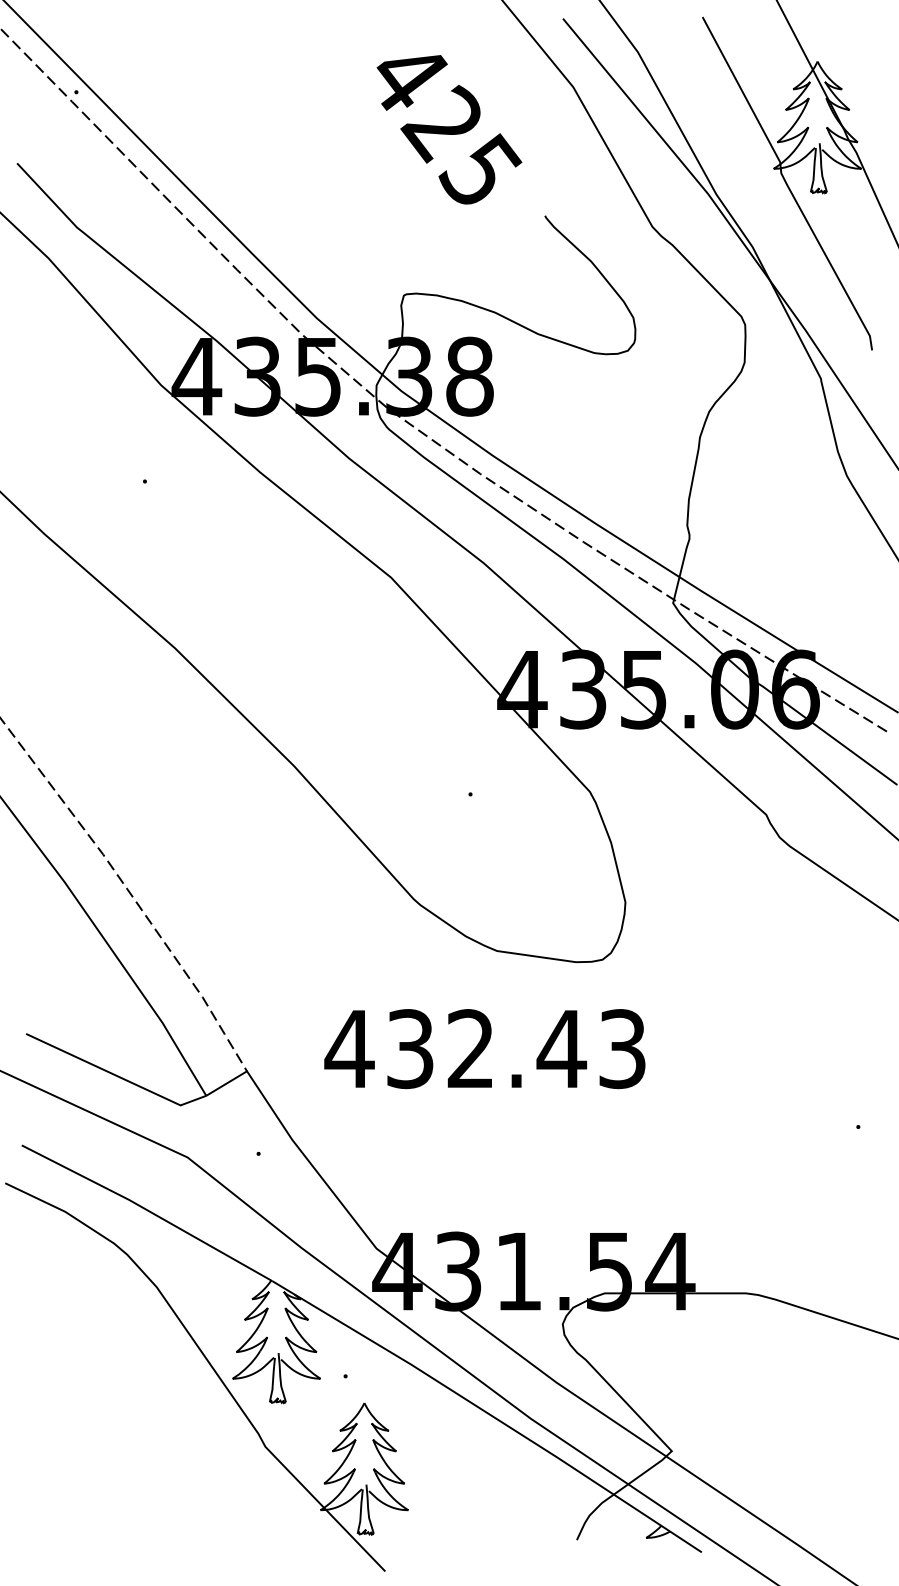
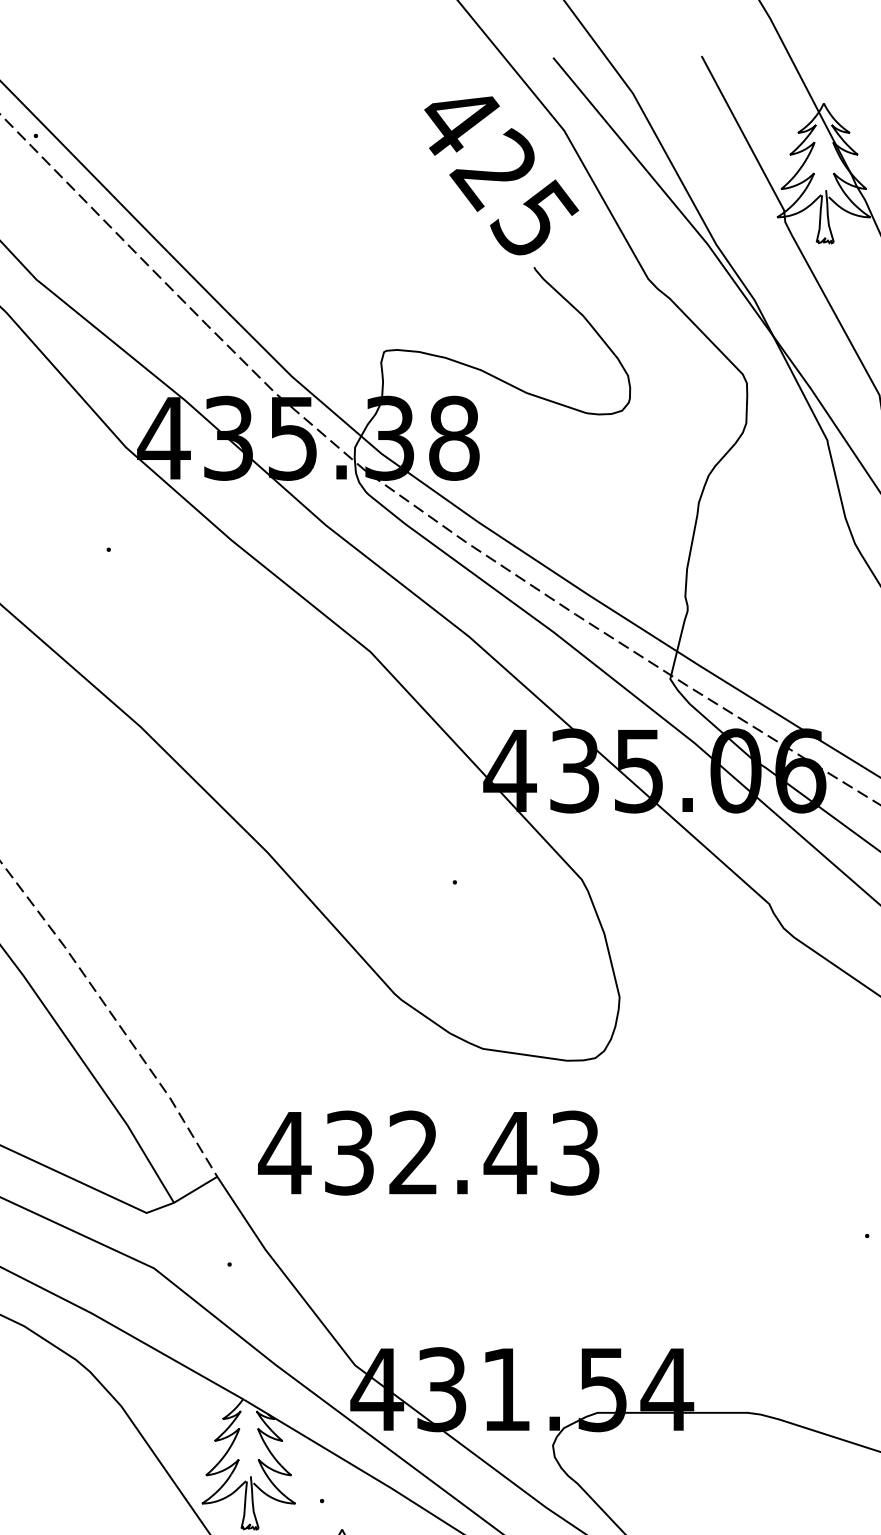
text: (449, 129) -> (501, 175), moved
text: (484, 1049) -> (428, 1153), moved

